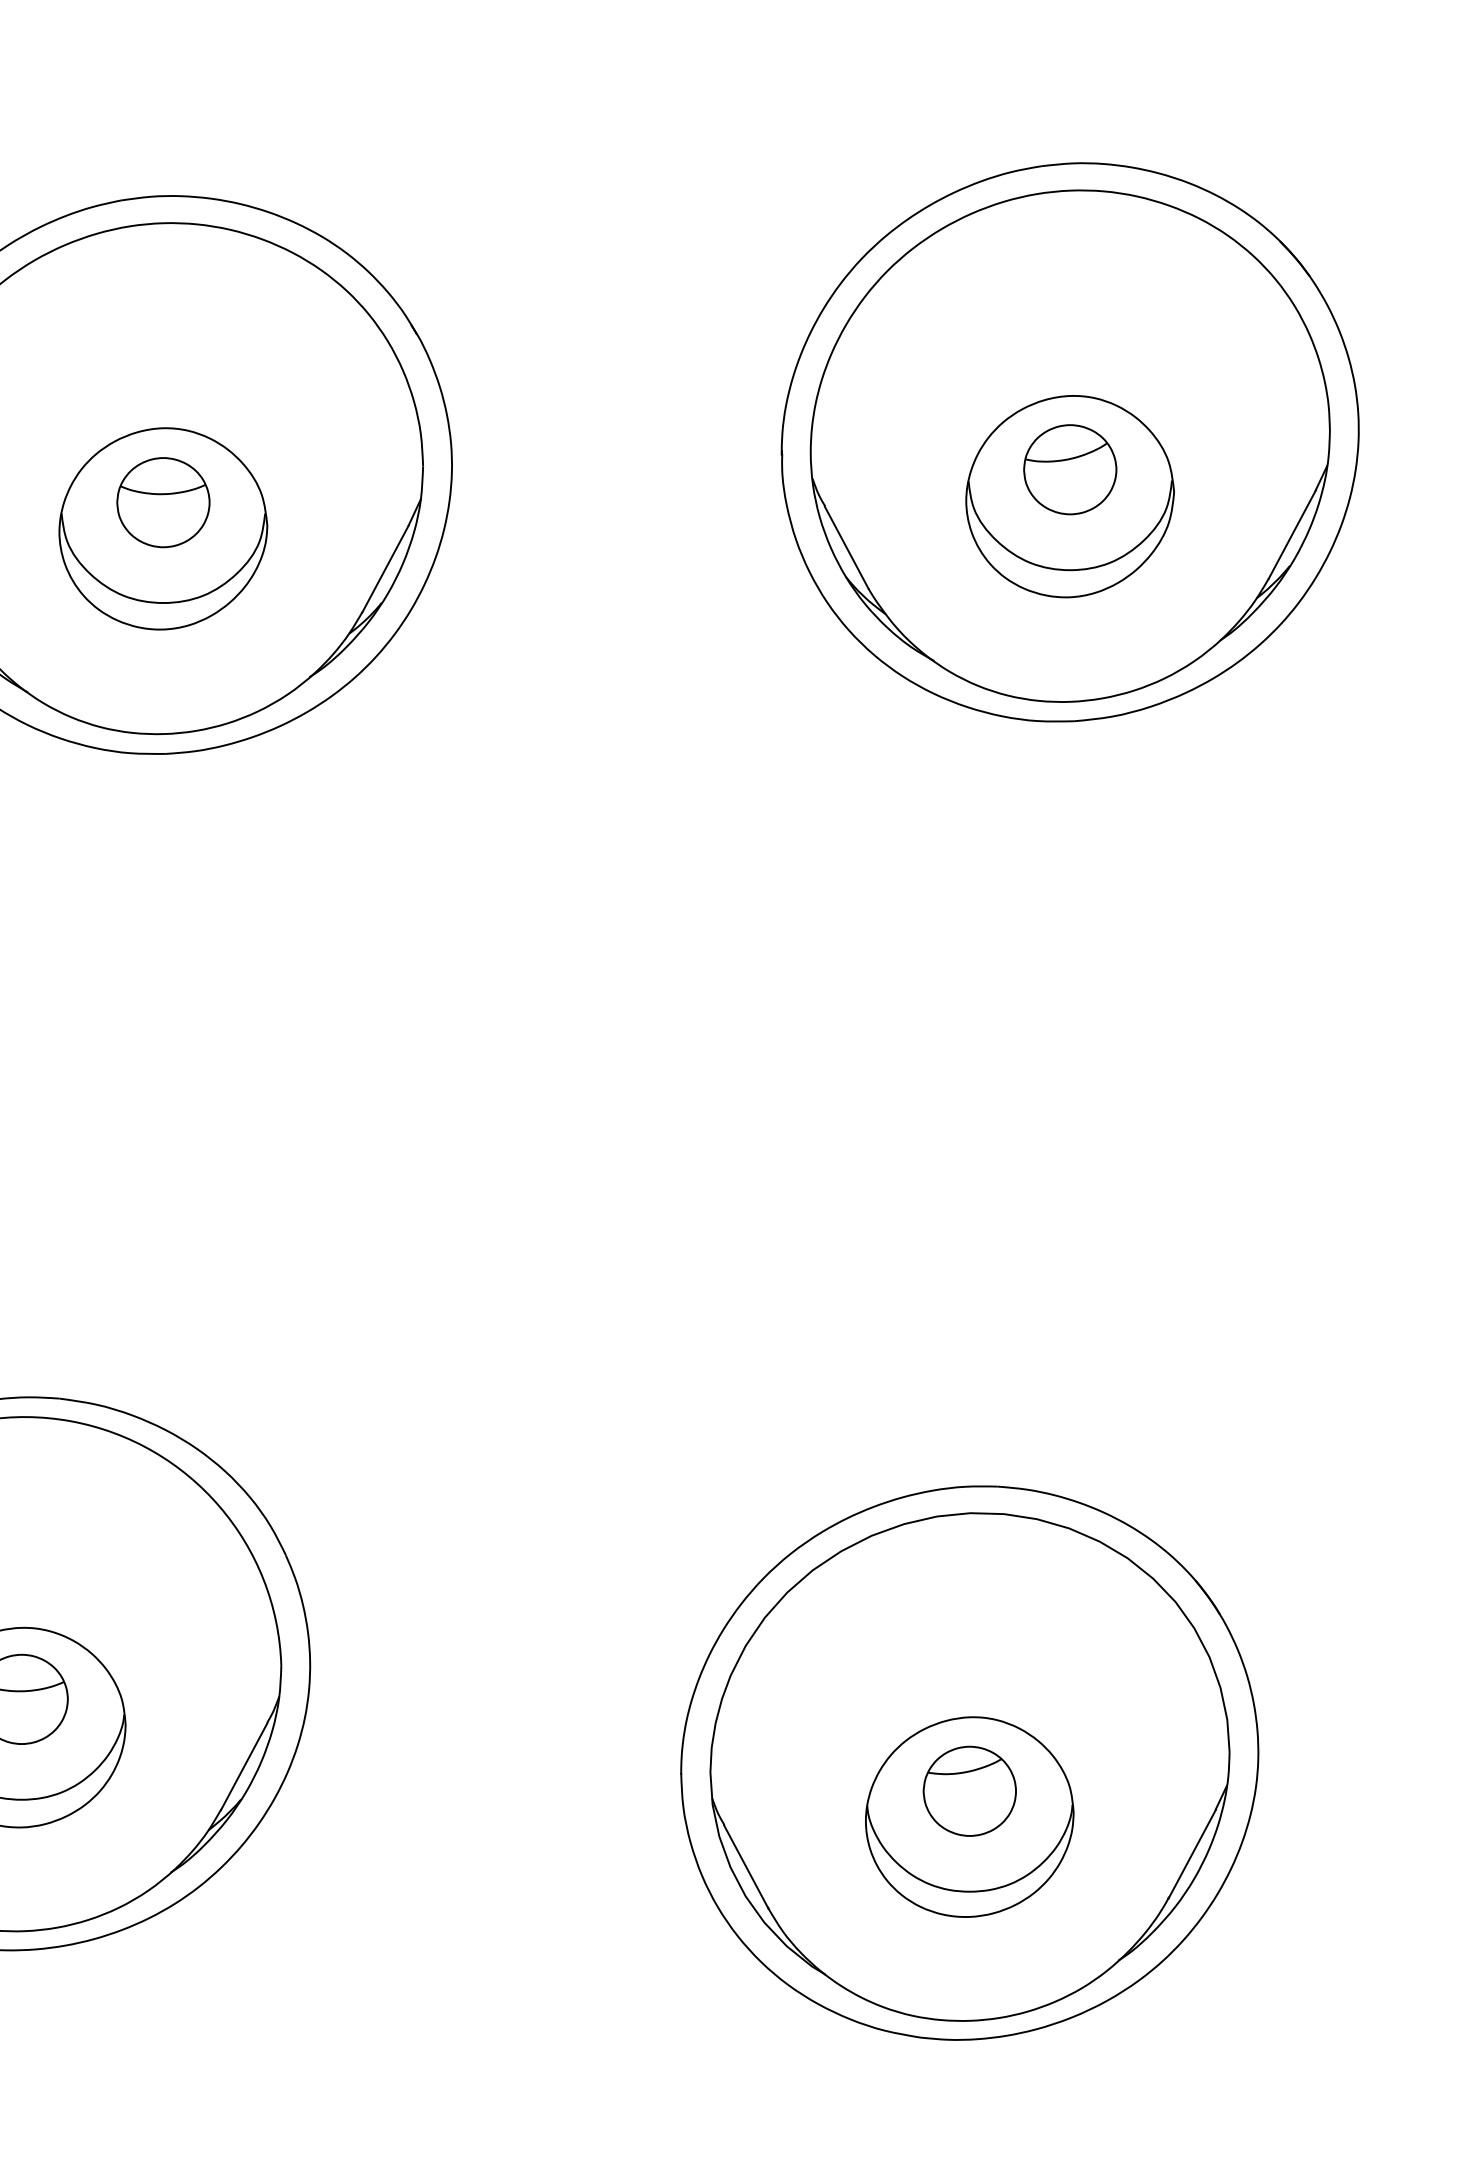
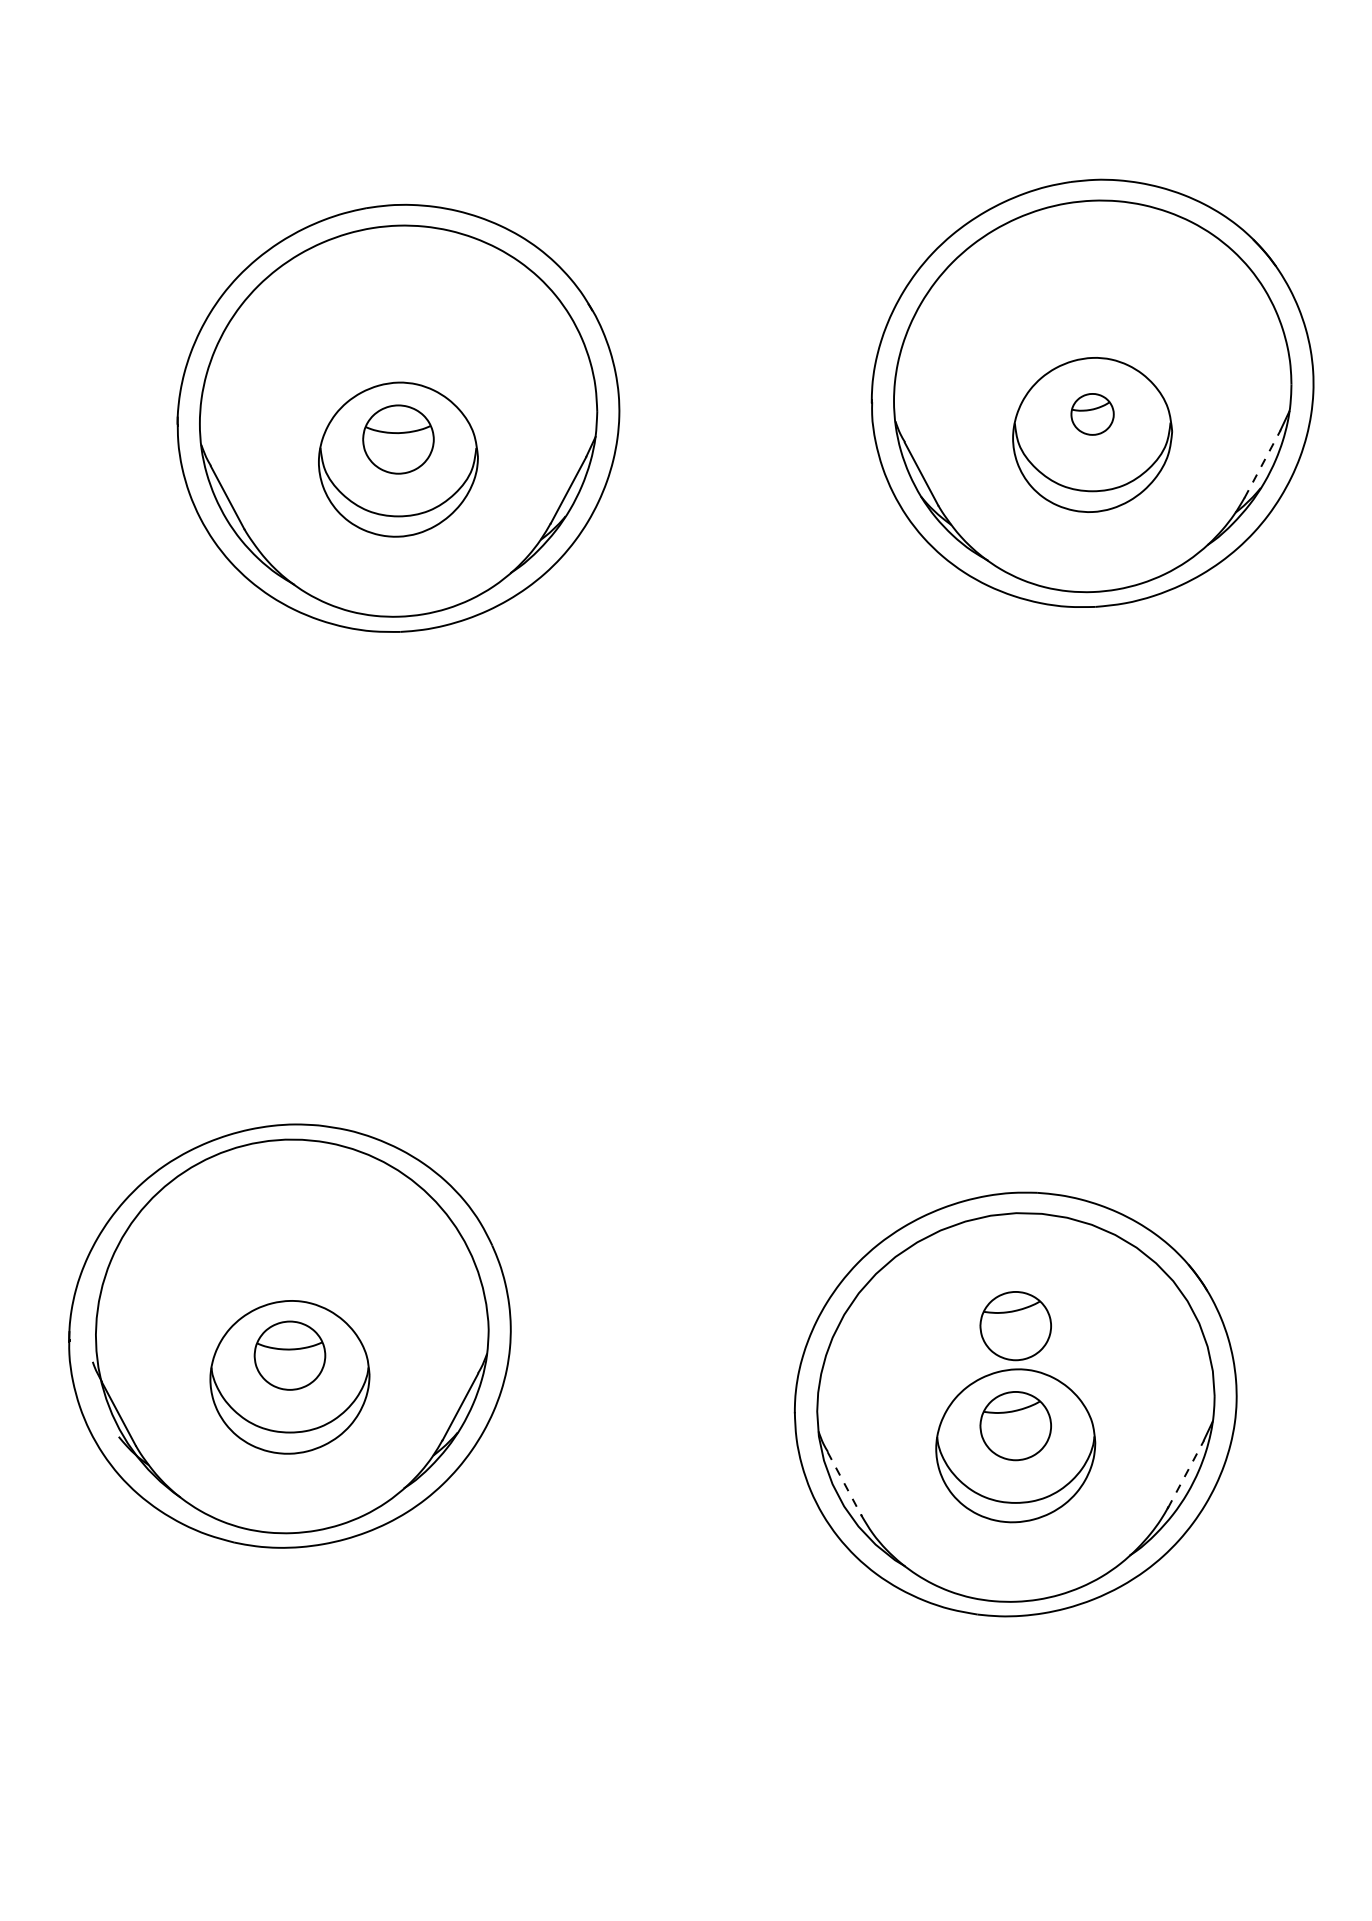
part: (1070, 469) -> (1092, 414), size x0.6
line: (1292, 533) -> (1262, 463), solid -> dashed
part: (969, 1661) -> (1015, 1326), added
line: (1192, 1853) -> (1186, 1473), solid -> dashed
line: (746, 1866) -> (844, 1483), solid -> dashed

